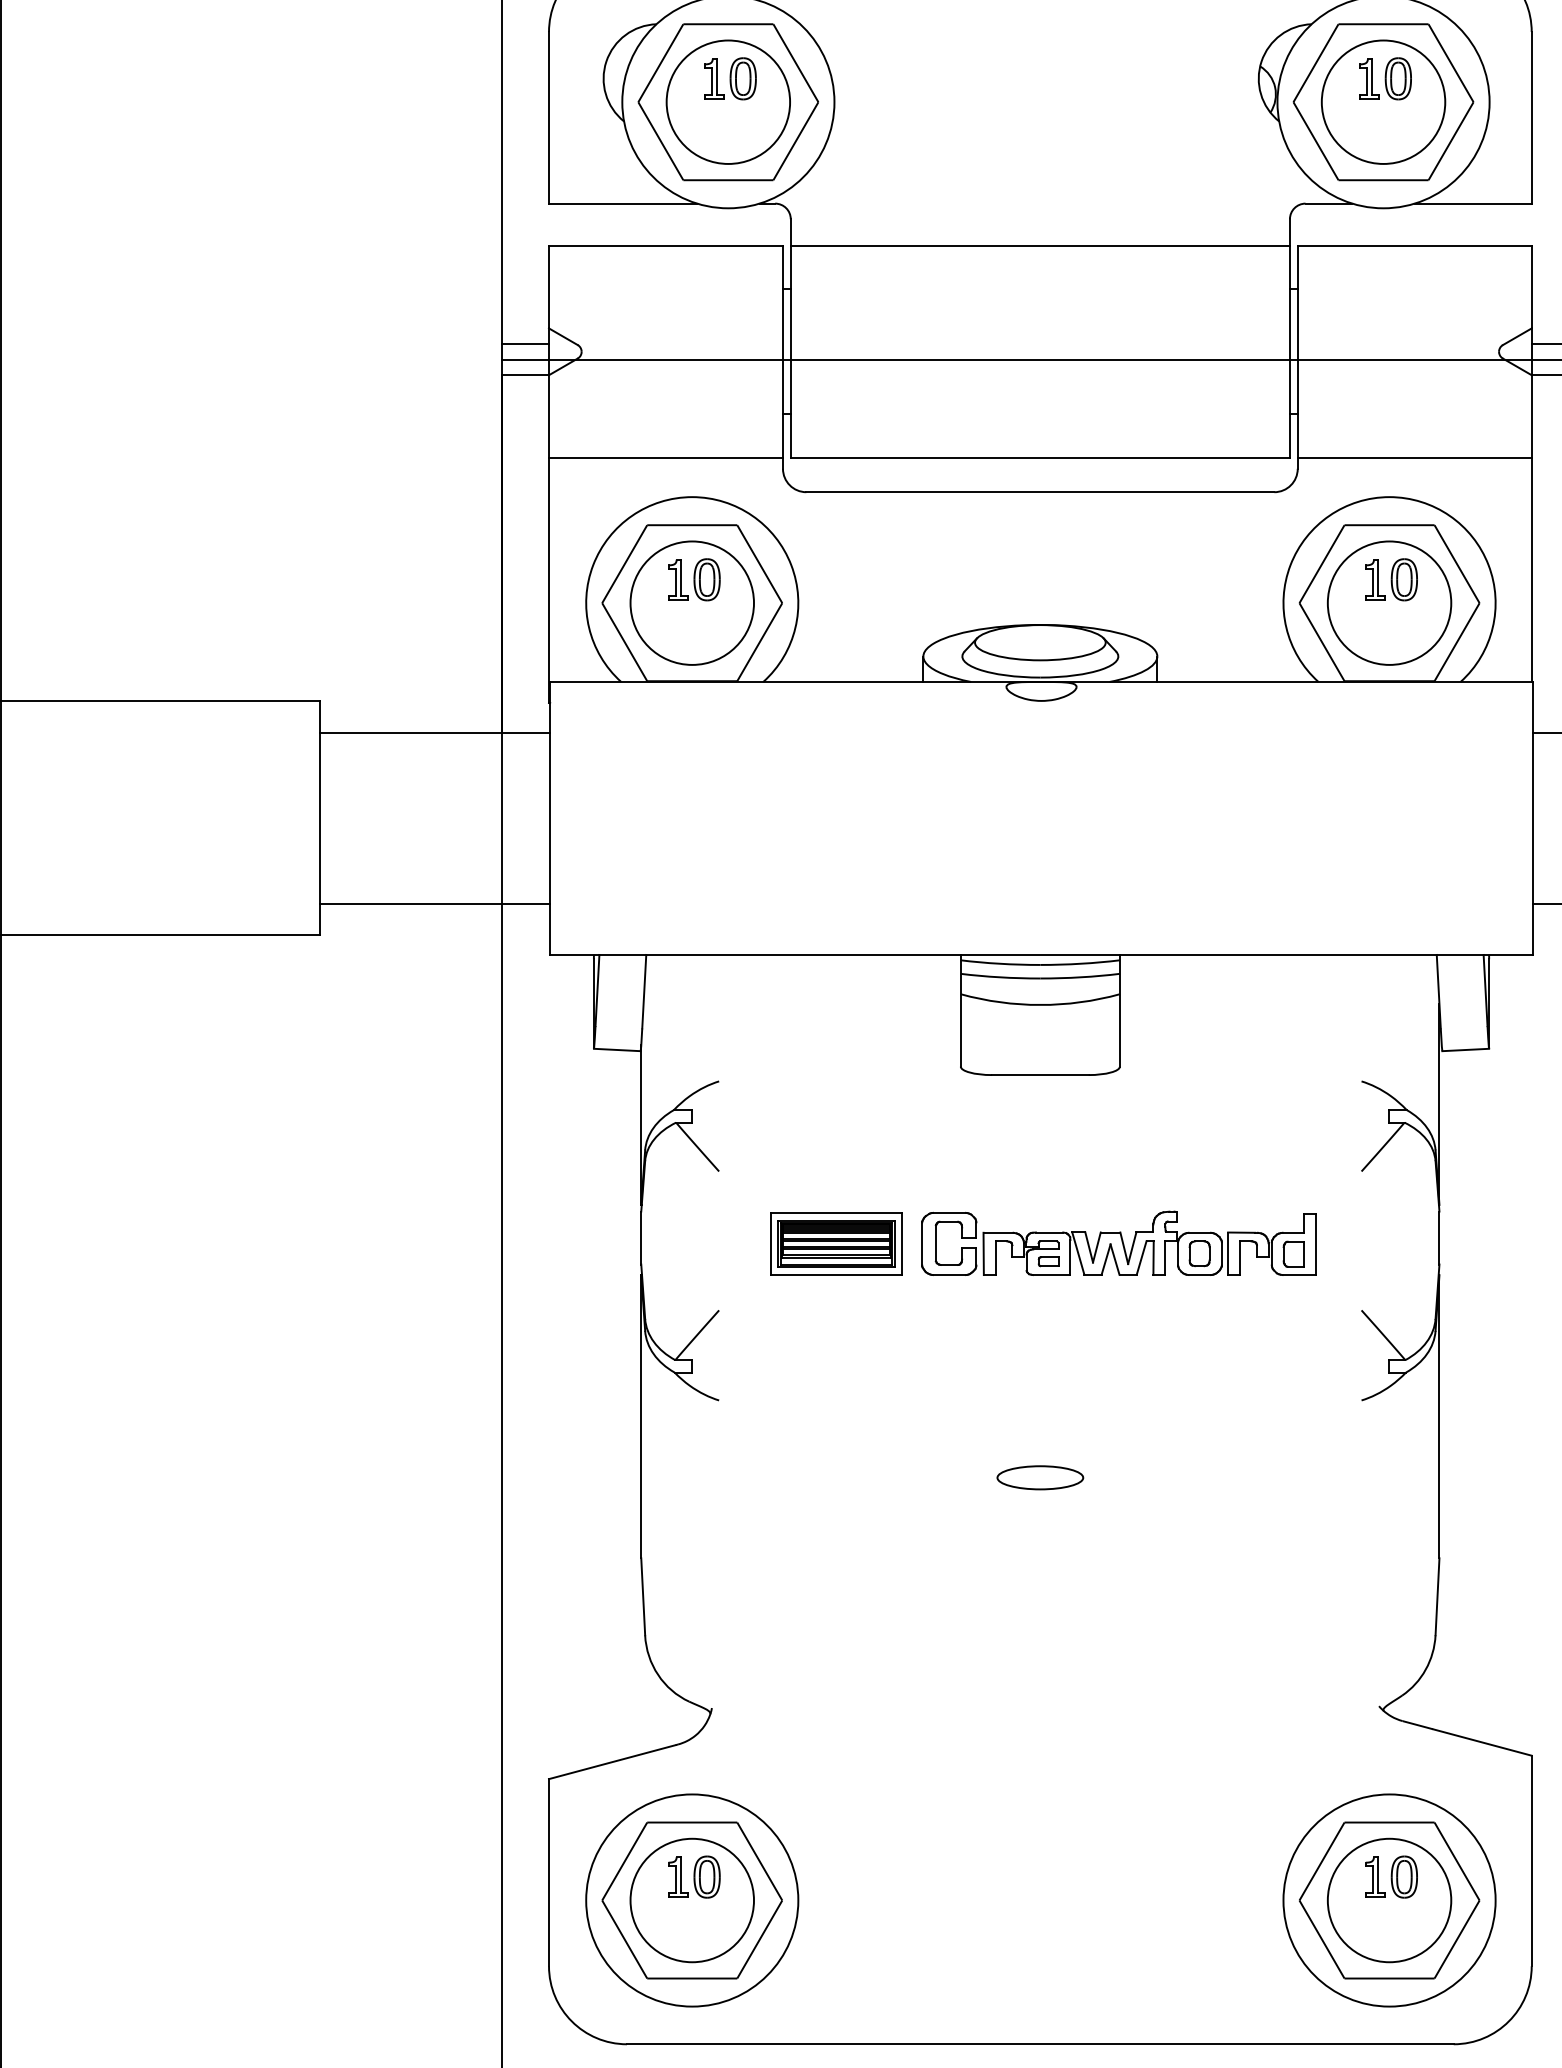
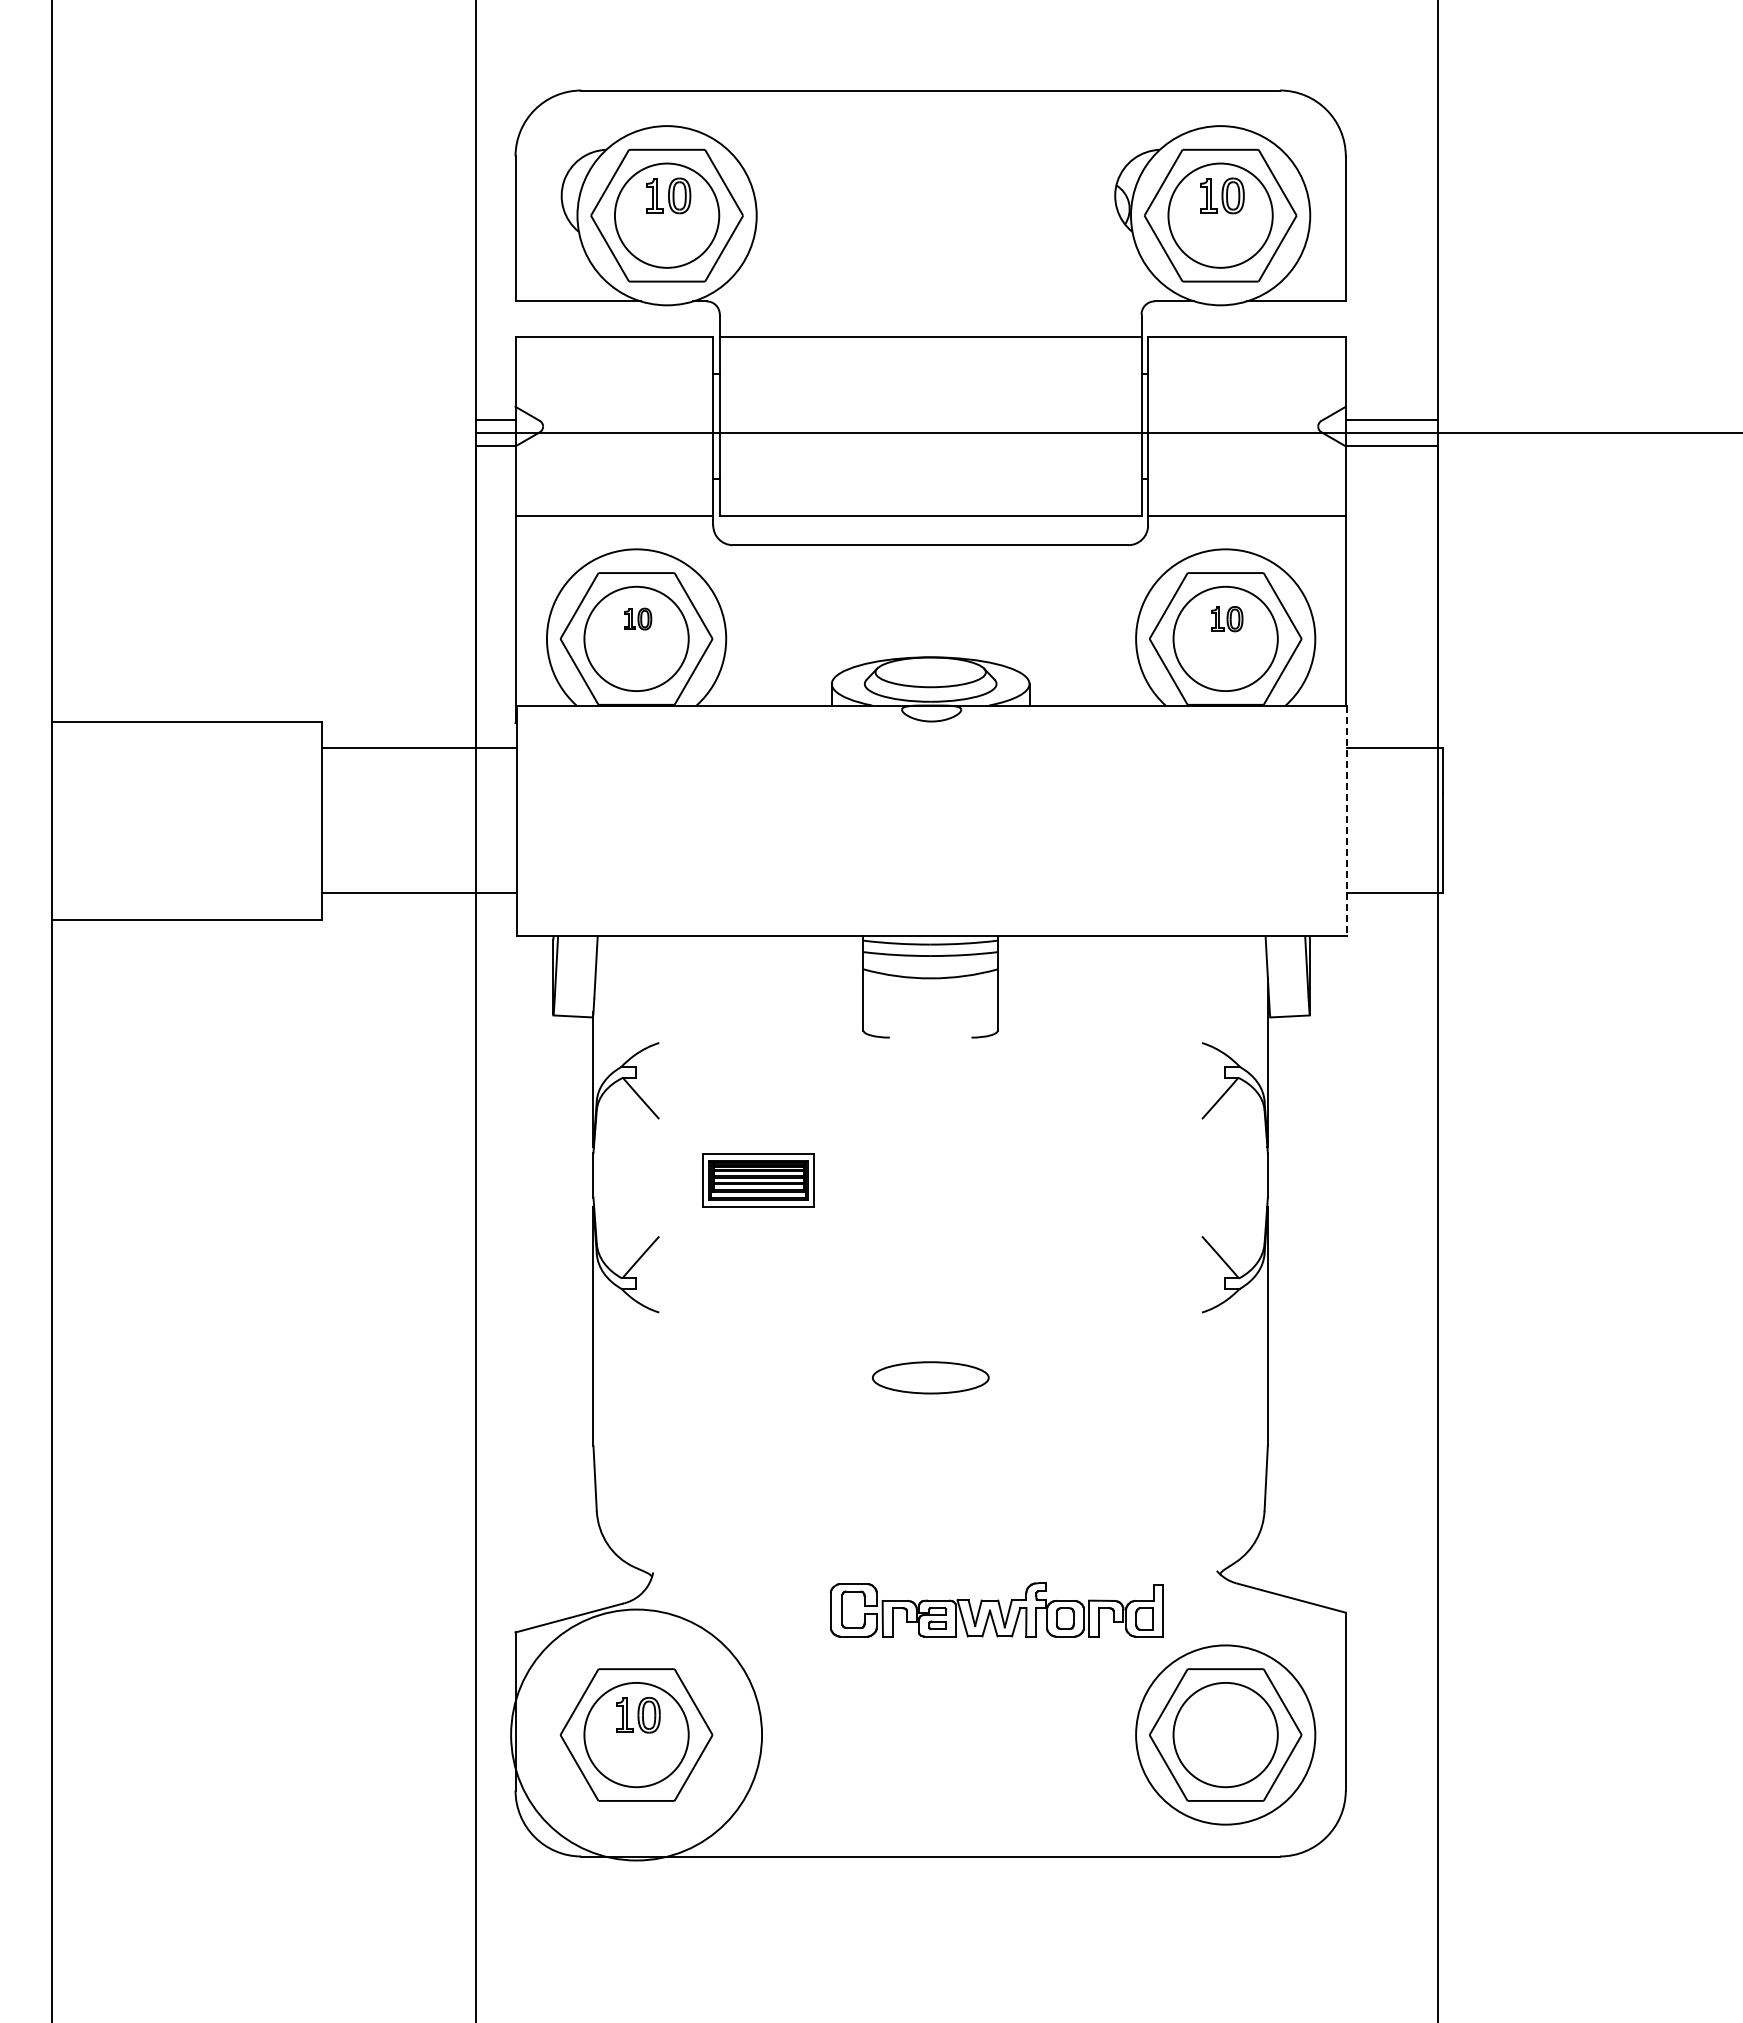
part: (694, 578) -> (638, 618), size x0.6
part: (1391, 578) -> (1227, 618), size x0.7
line: (1532, 819) -> (1346, 821), solid -> dashed
line: (1040, 1074) -> (930, 1037), removed
part: (1118, 1242) -> (996, 1609), moved
part: (1040, 1477) -> (930, 1377), size x1.6
part: (1391, 1877) -> (1227, 1715), removed
circle: (692, 1899) -> (636, 1734), size x1.4

